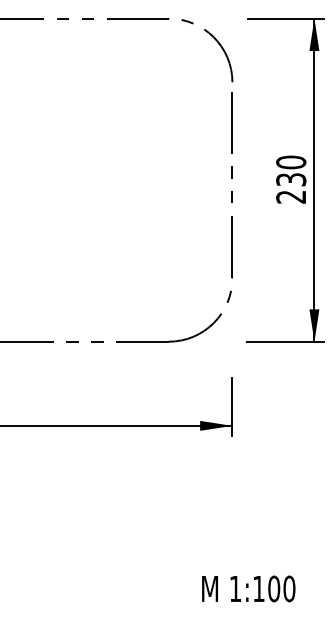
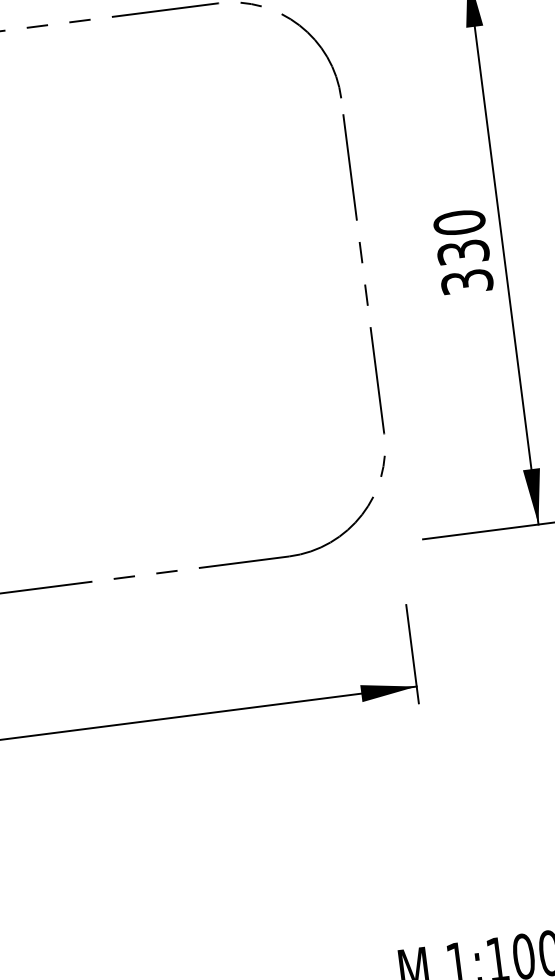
text: (291, 196) -> (467, 280), 230 -> 330

